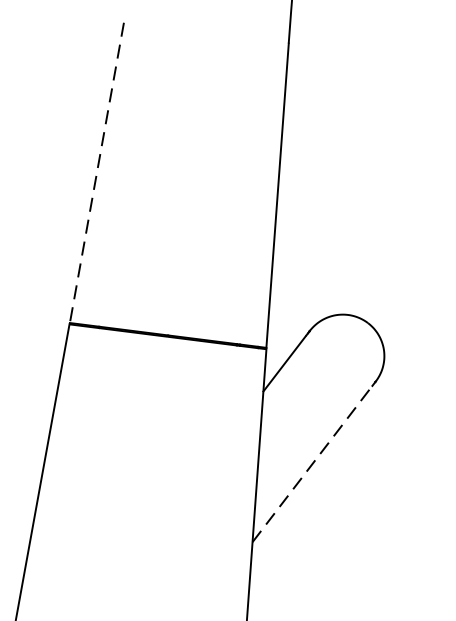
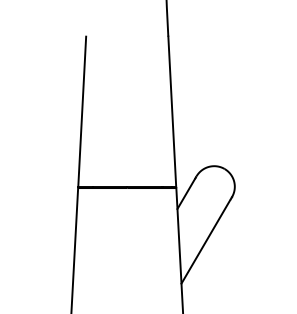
line: (97, 173) -> (82, 112), dashed -> solid
line: (313, 464) -> (206, 241), dashed -> solid

